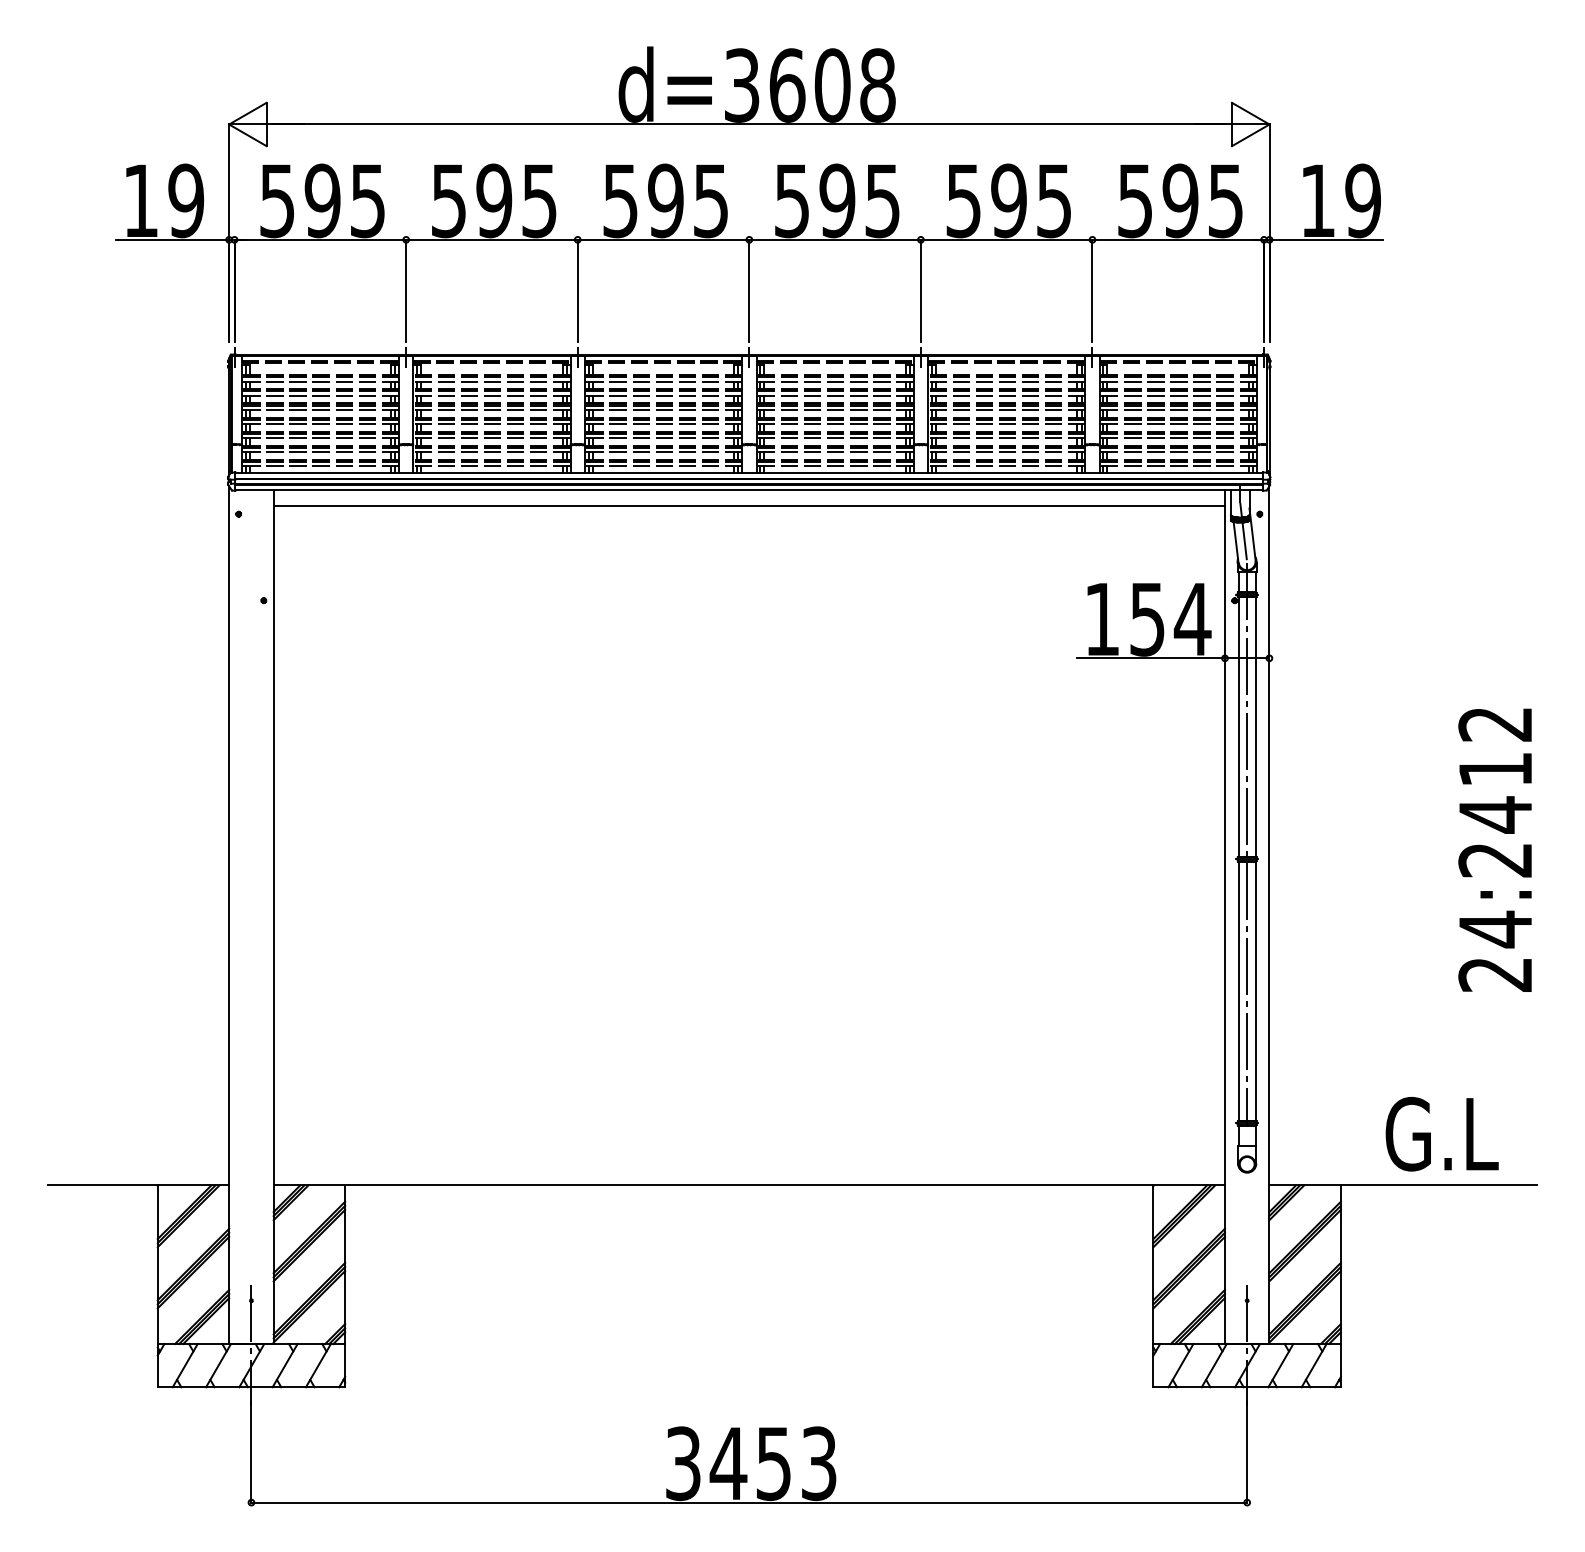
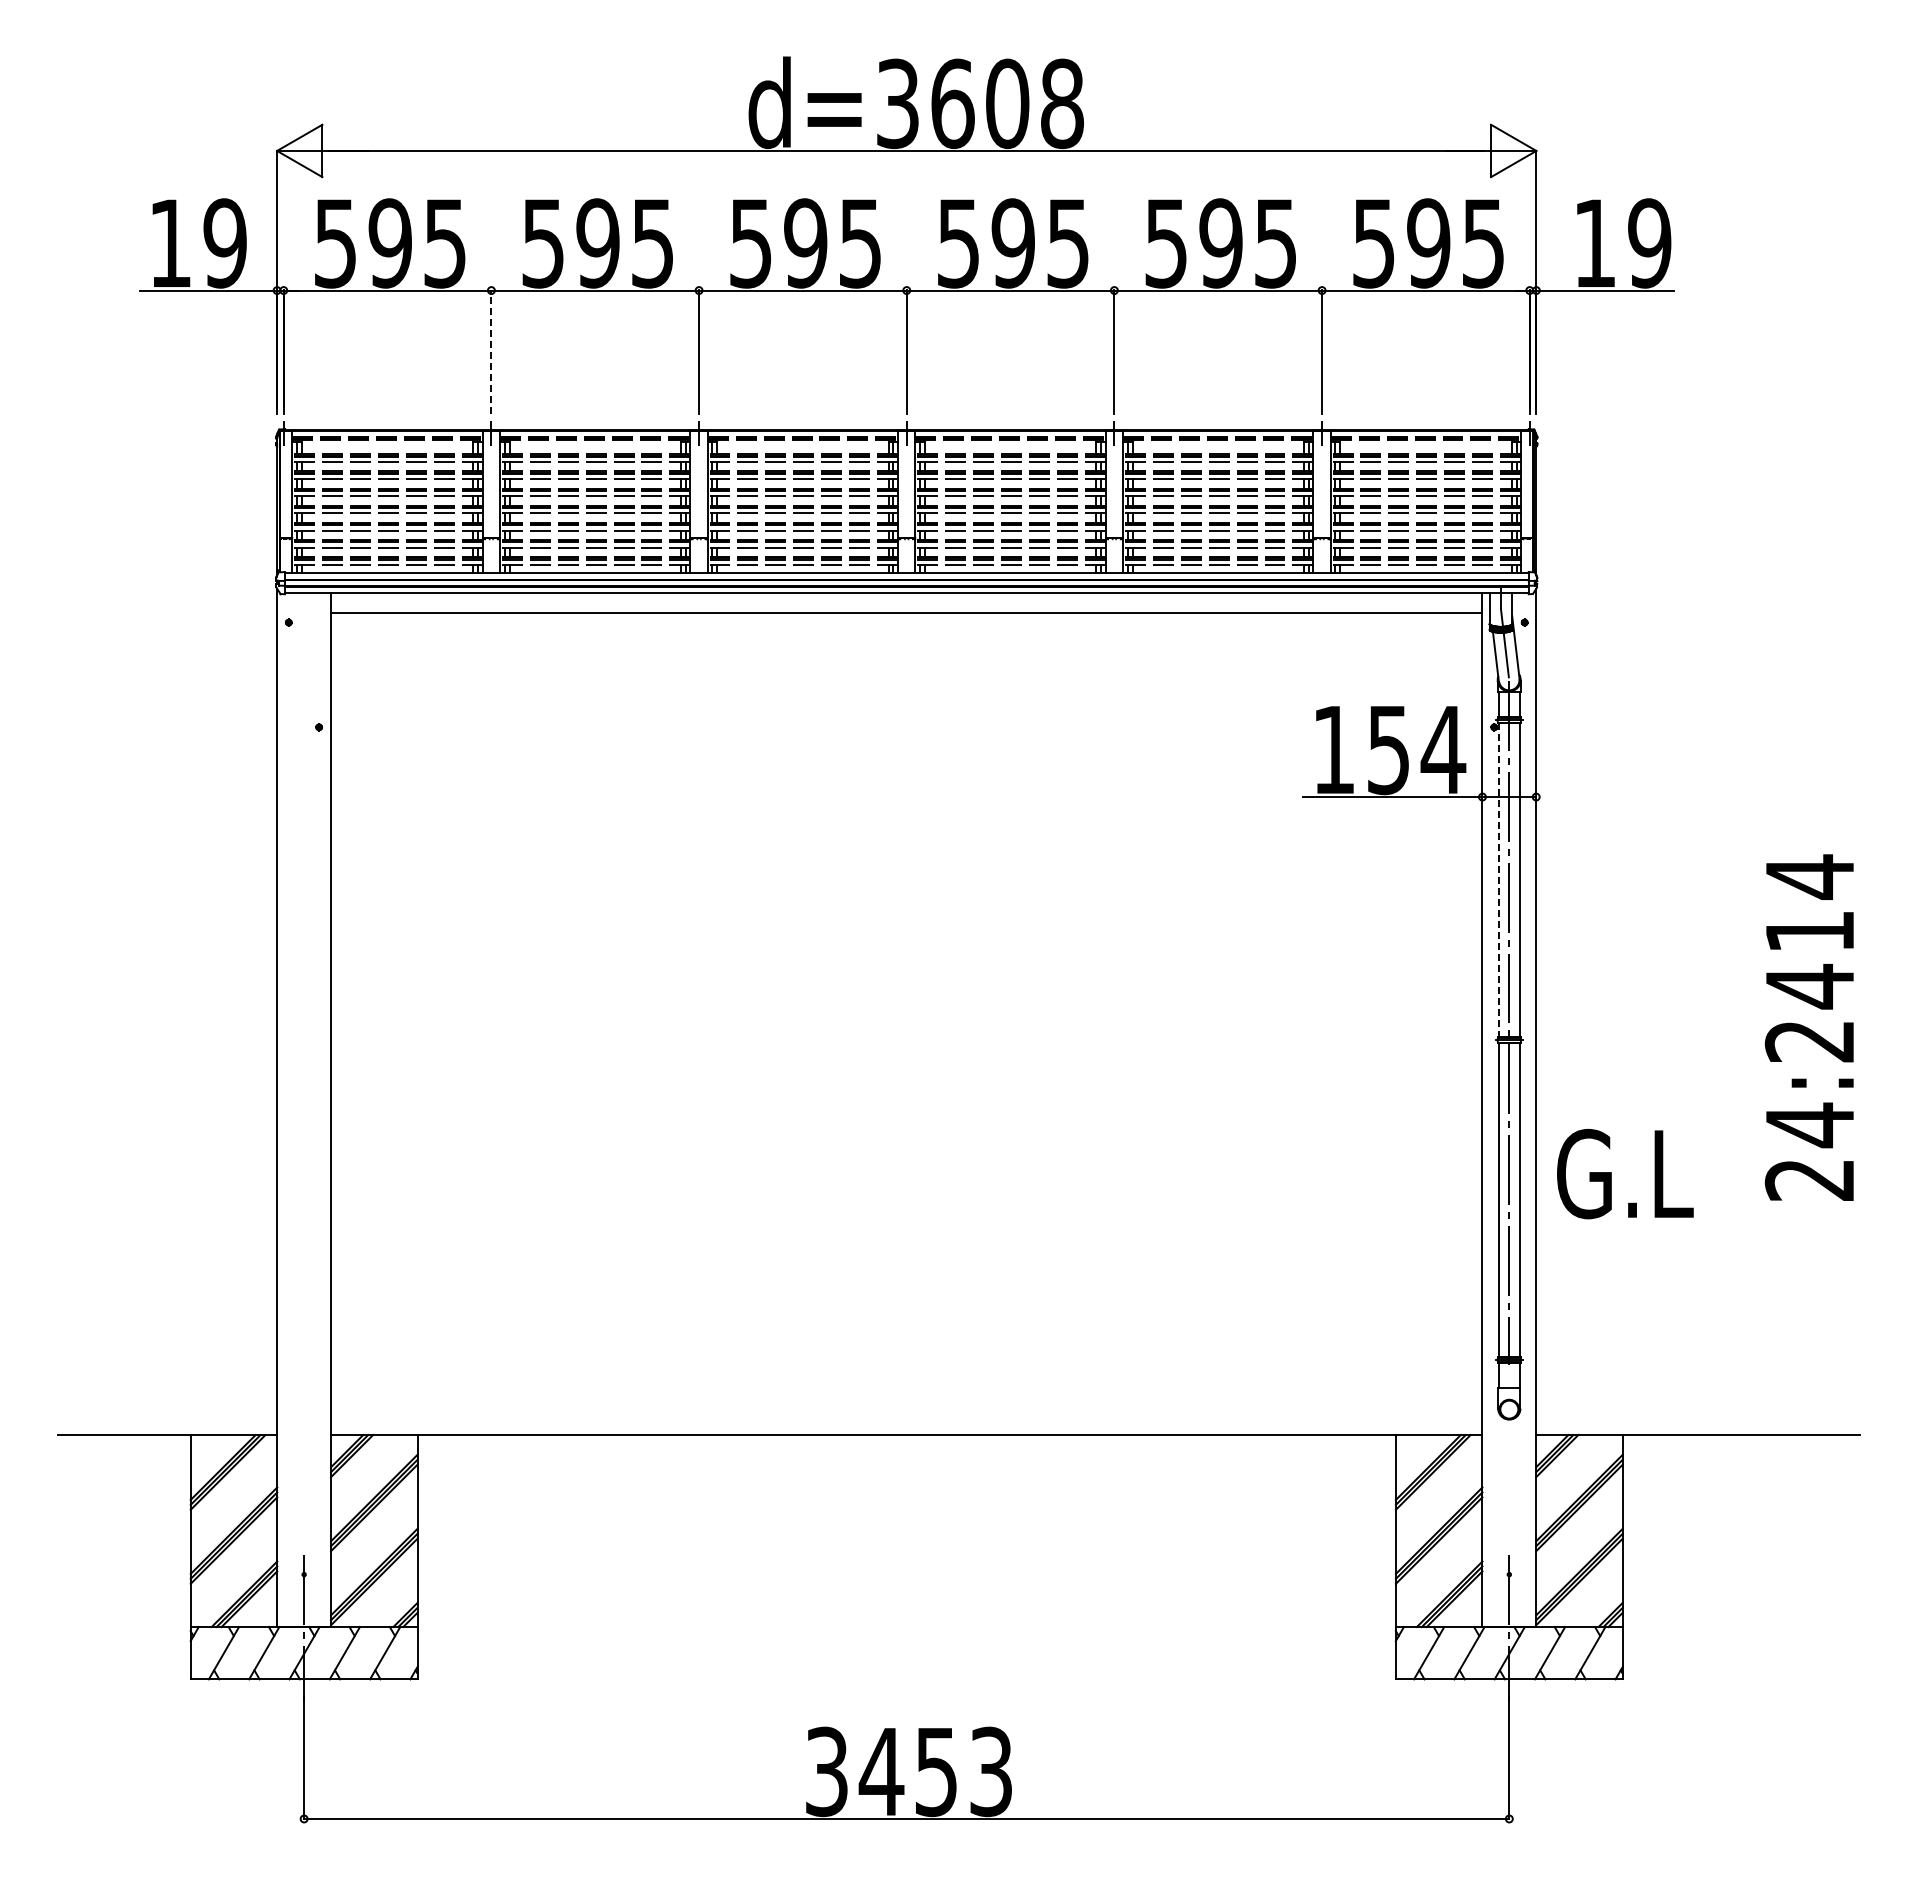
line: (406, 290) -> (491, 351), solid -> dashed
text: (1494, 723) -> (1808, 876), 24:2412 -> 24:2414
line: (1238, 727) -> (1498, 880), solid -> dashed
text: (1442, 1133) -> (1625, 1173), moved

